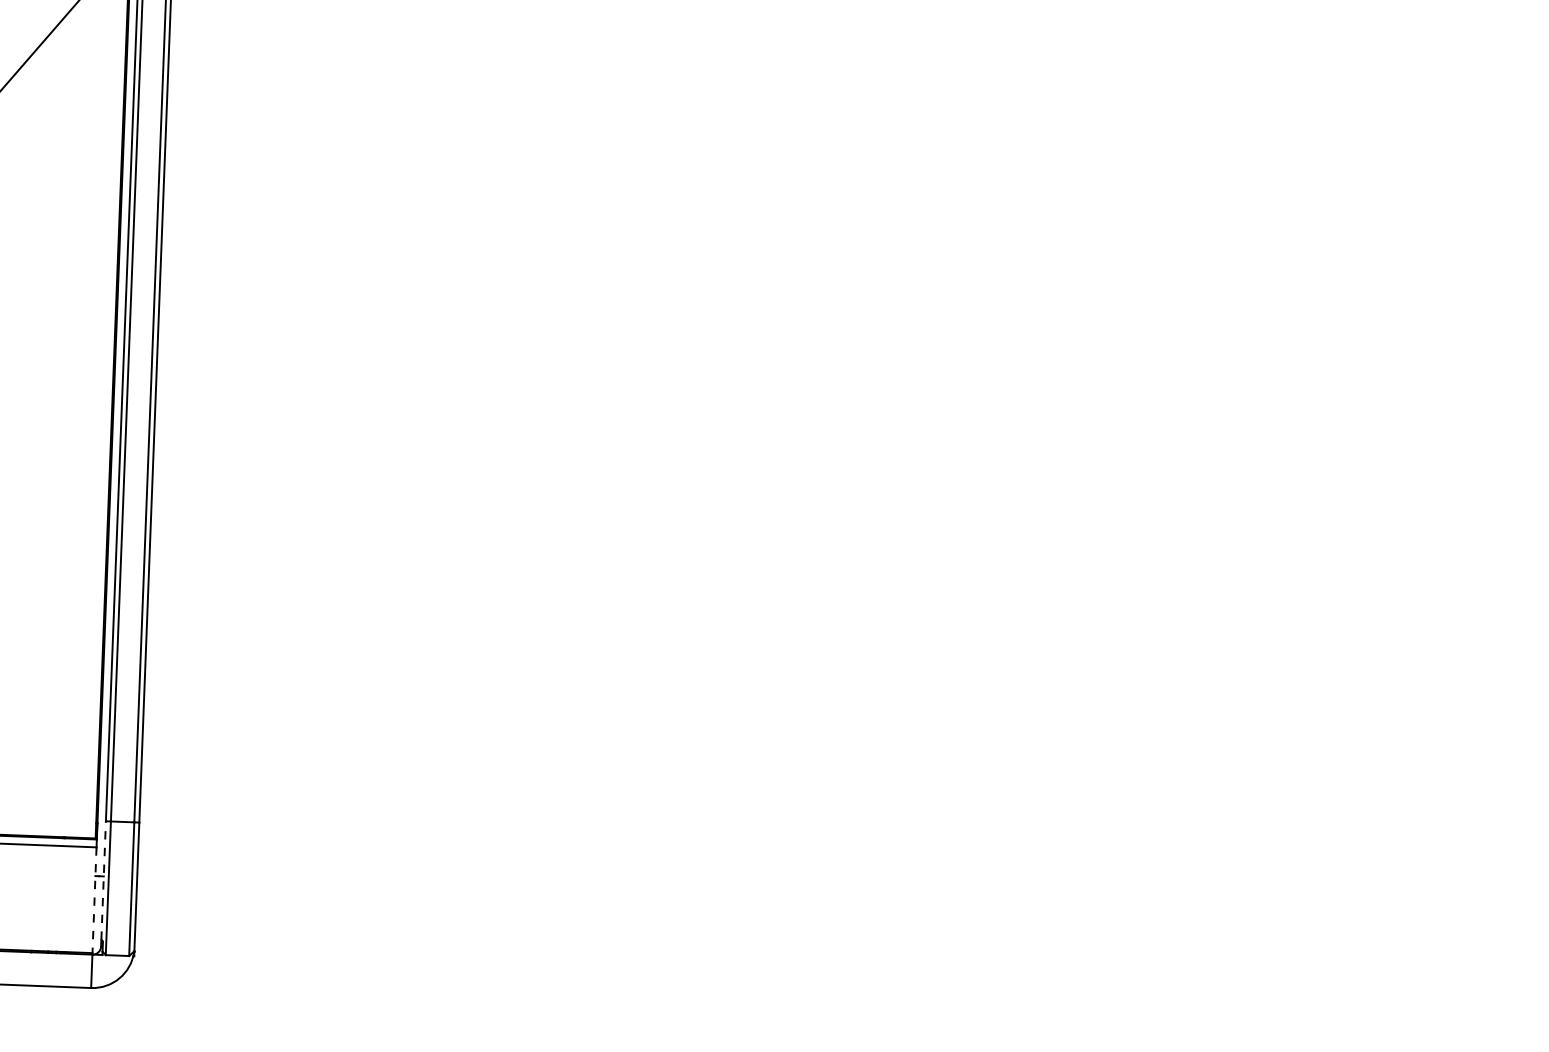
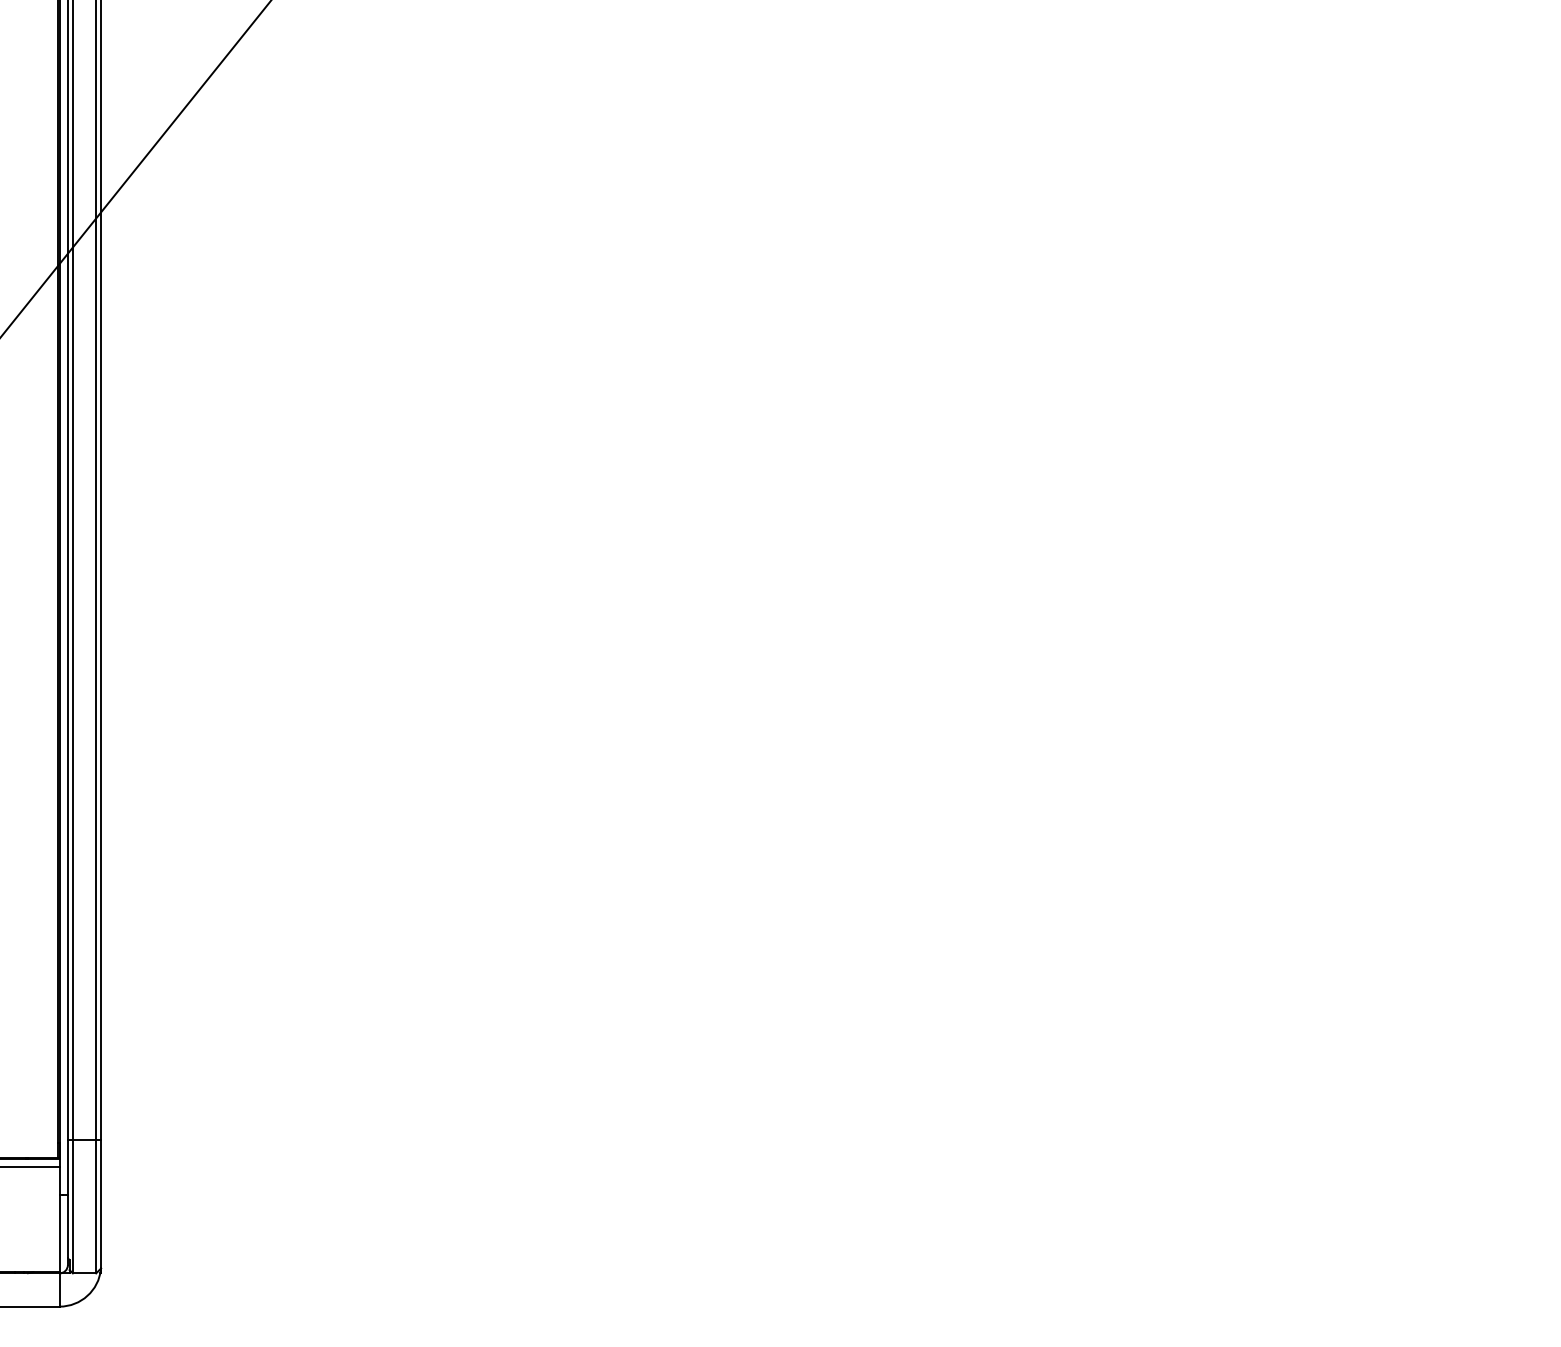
line: (103, 880) -> (67, 1199), dashed -> solid
line: (94, 900) -> (59, 1219), dashed -> solid

